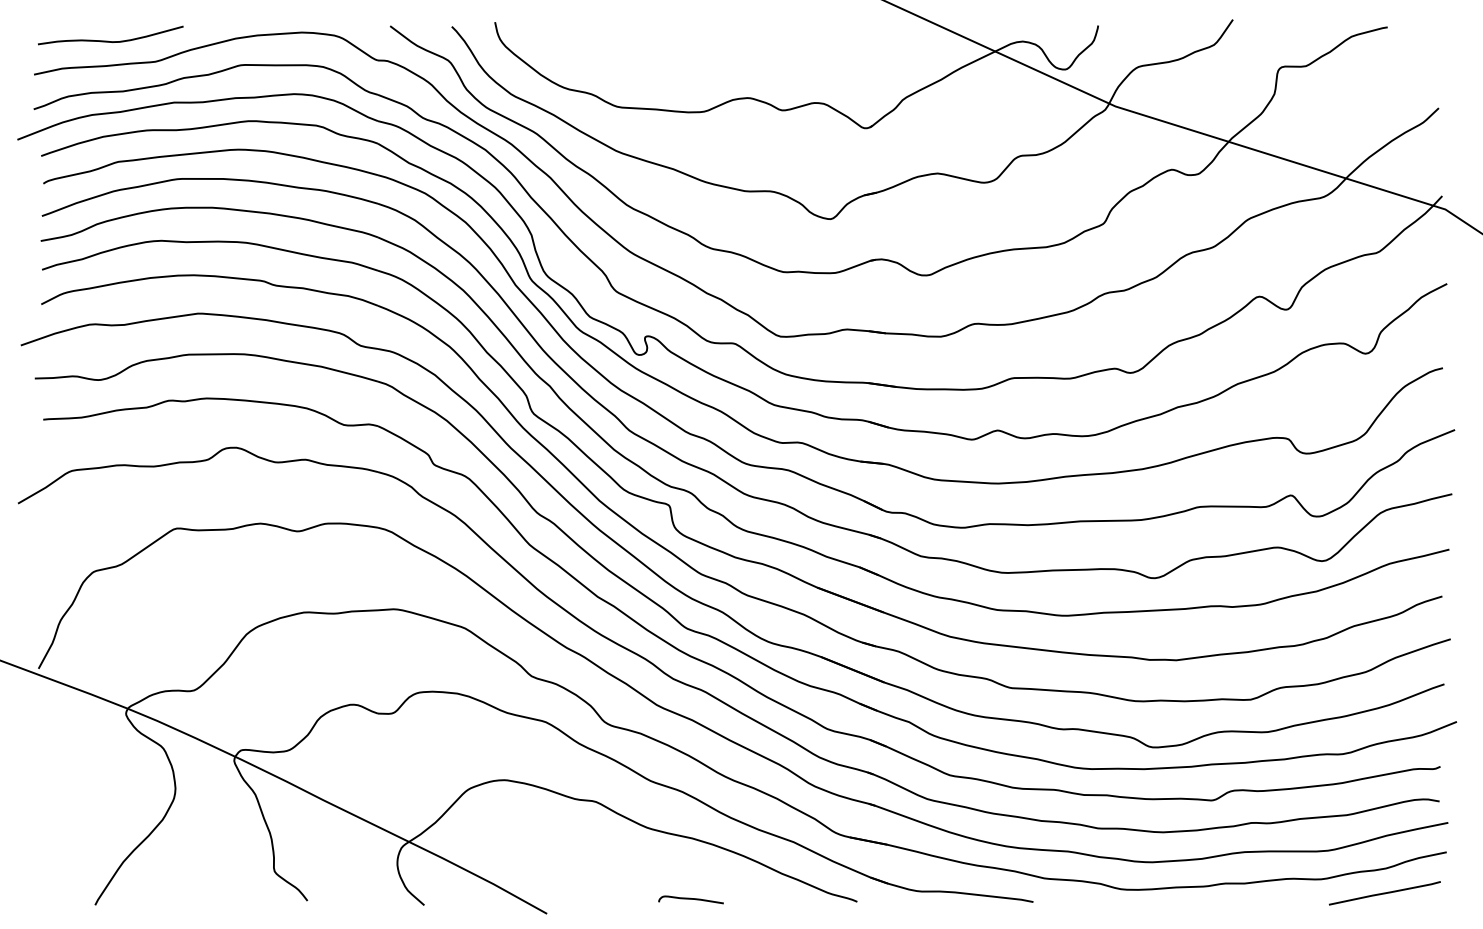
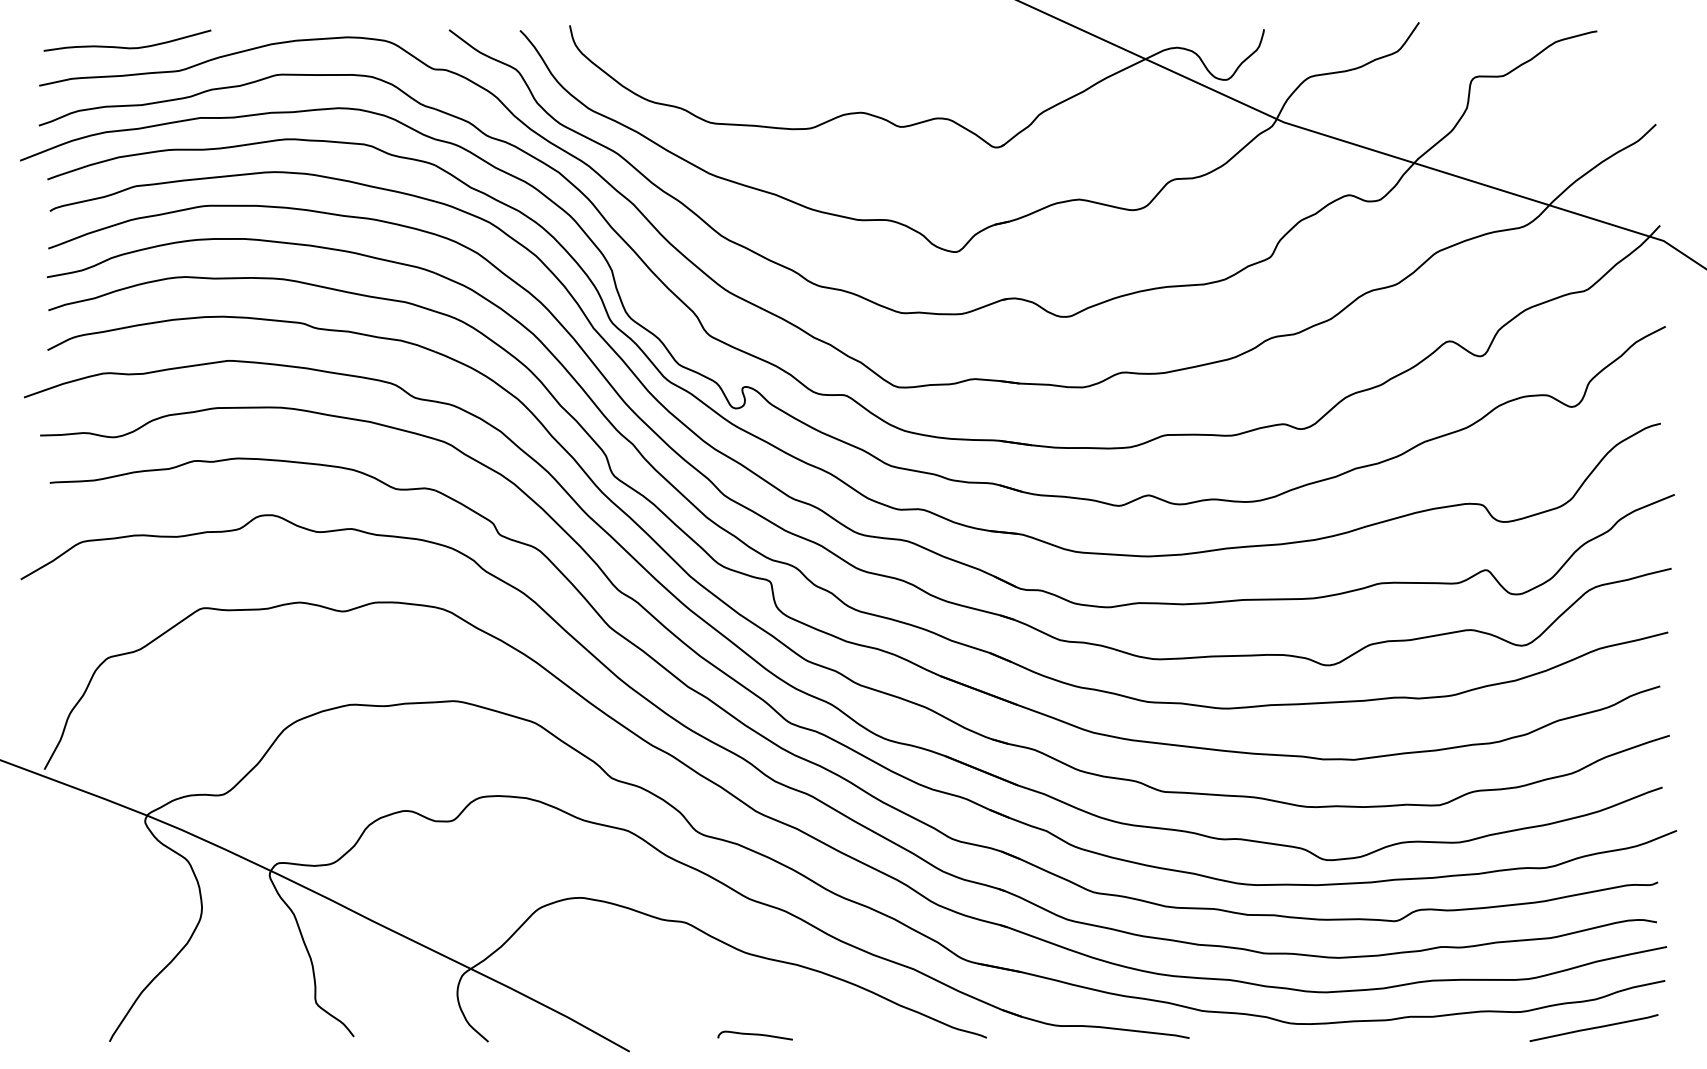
curve: (690, 899) -> (754, 1035), moved

